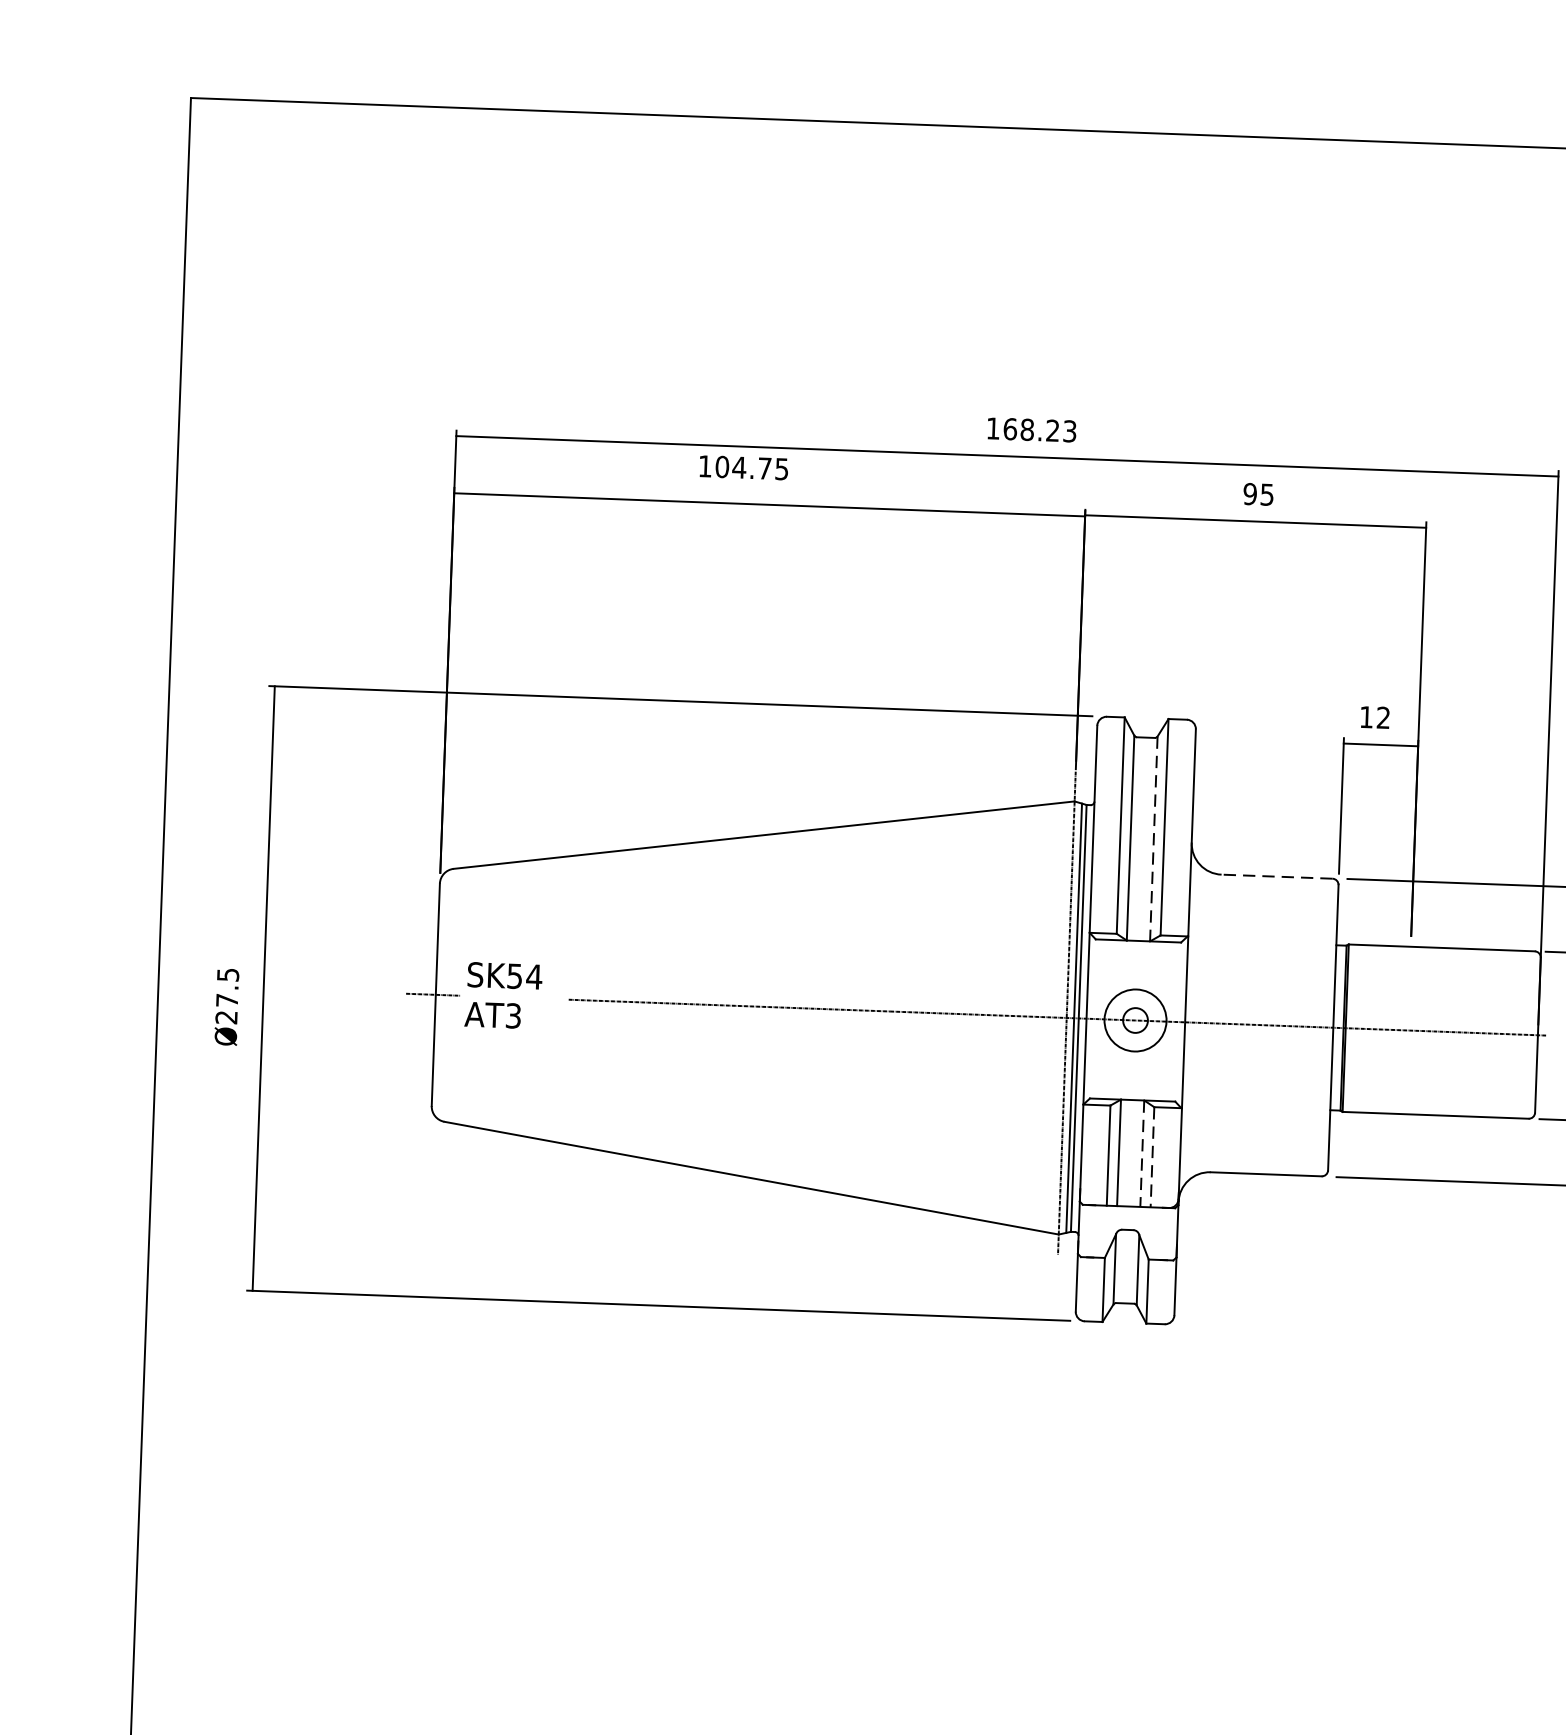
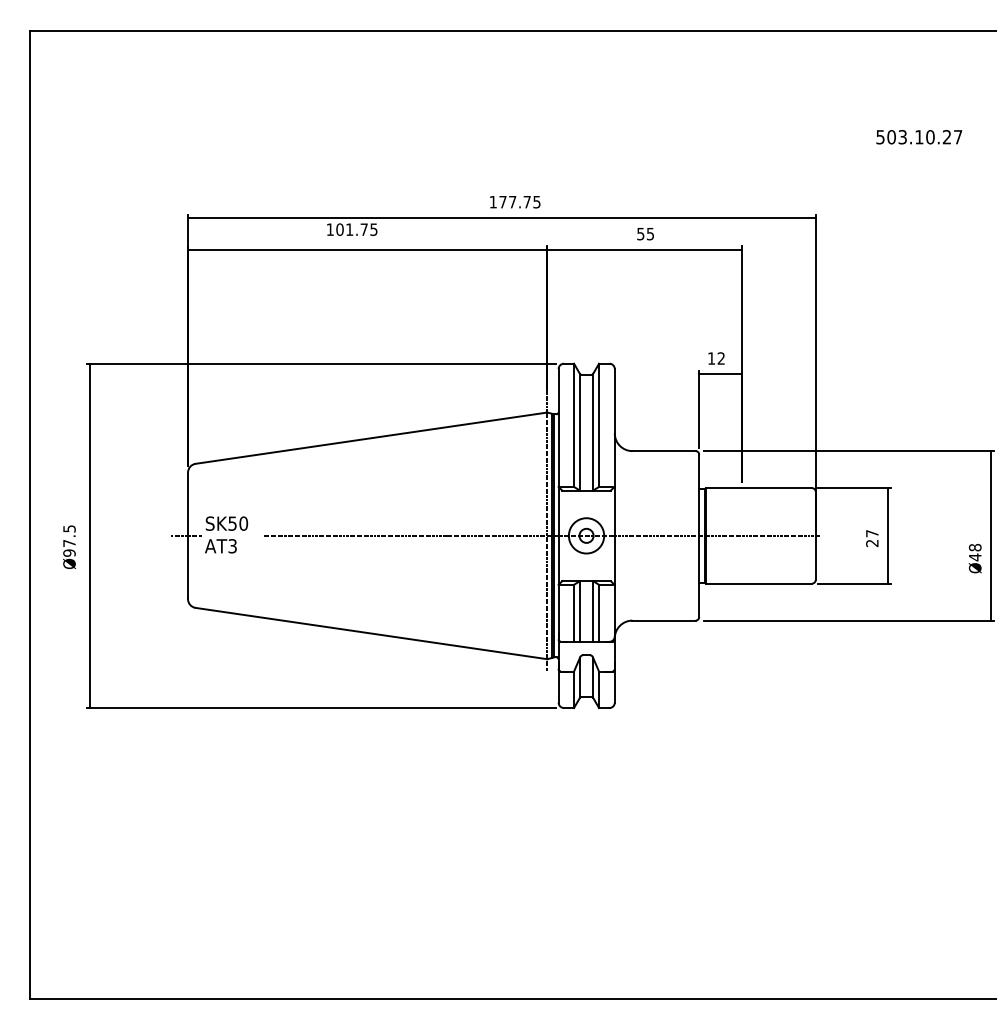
text: (1039, 429) -> (519, 201), 168.23 -> 177.75
text: (739, 467) -> (349, 229), 104.75 -> 101.75
text: (1249, 493) -> (640, 233), 95 -> 55
line: (1154, 839) -> (593, 432), dashed -> solid
line: (1277, 877) -> (664, 451), dashed -> solid
text: (533, 976) -> (243, 523), SK54 -> SK50
text: (226, 1016) -> (69, 552), Ø27.5 -> Ø97.5
line: (1142, 1153) -> (593, 611), dashed -> solid
line: (1153, 1157) -> (599, 613), dashed -> solid

